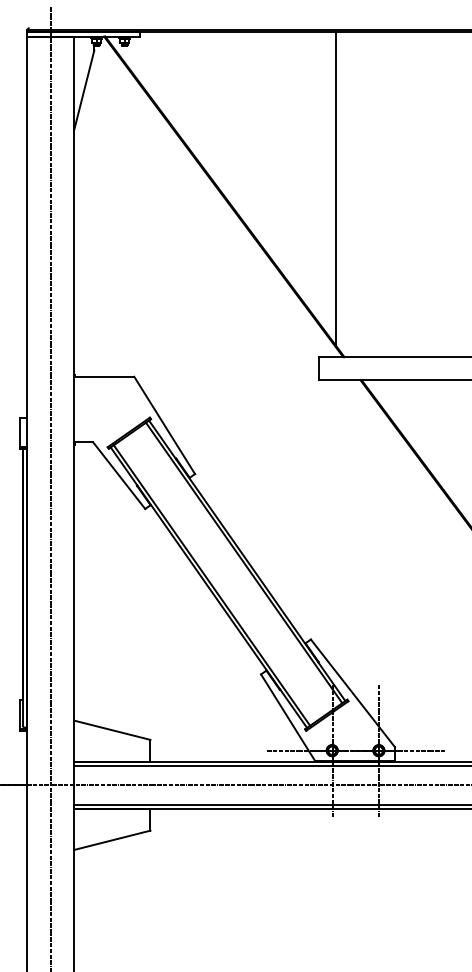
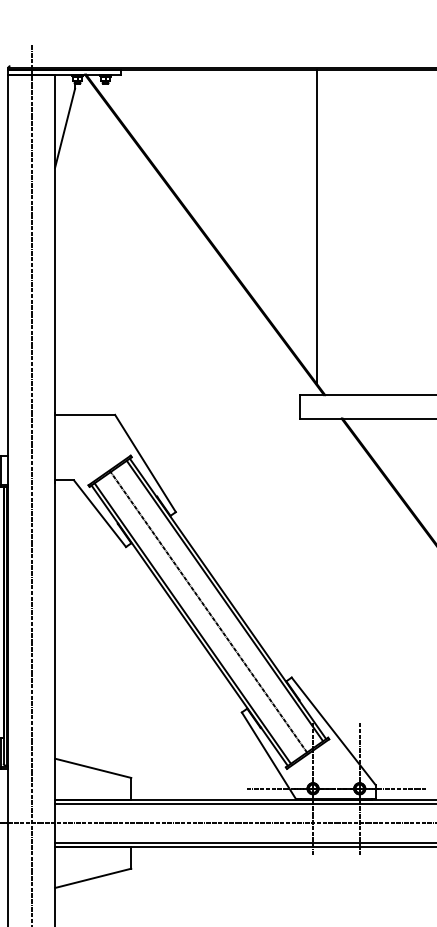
line: (227, 574) -> (208, 612), added

